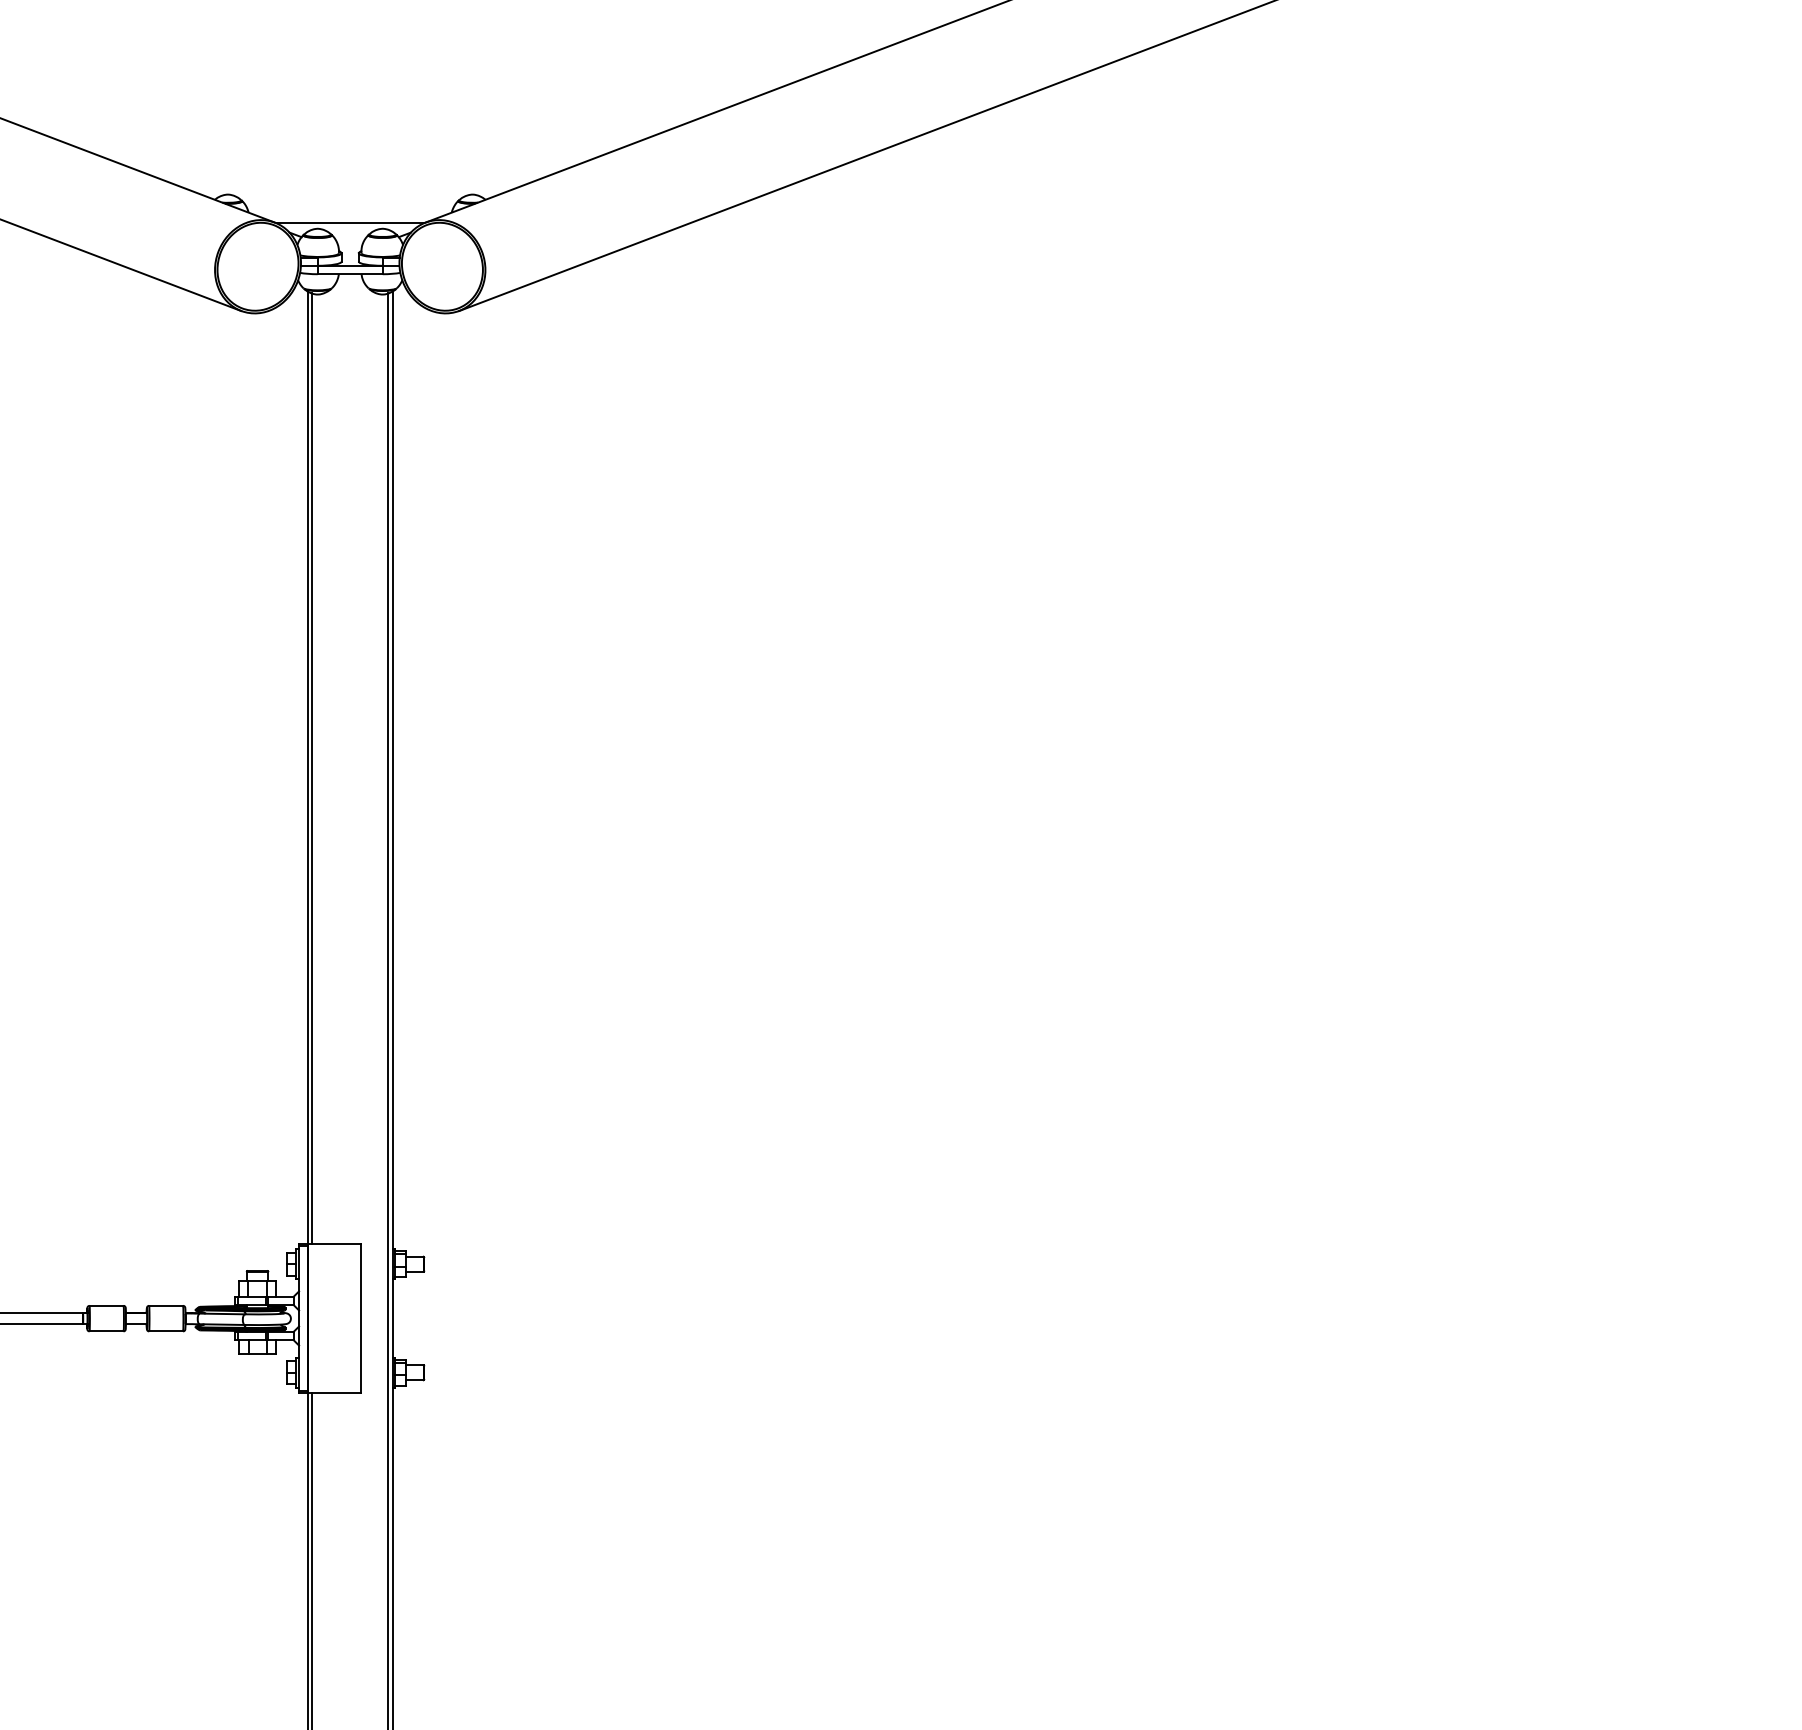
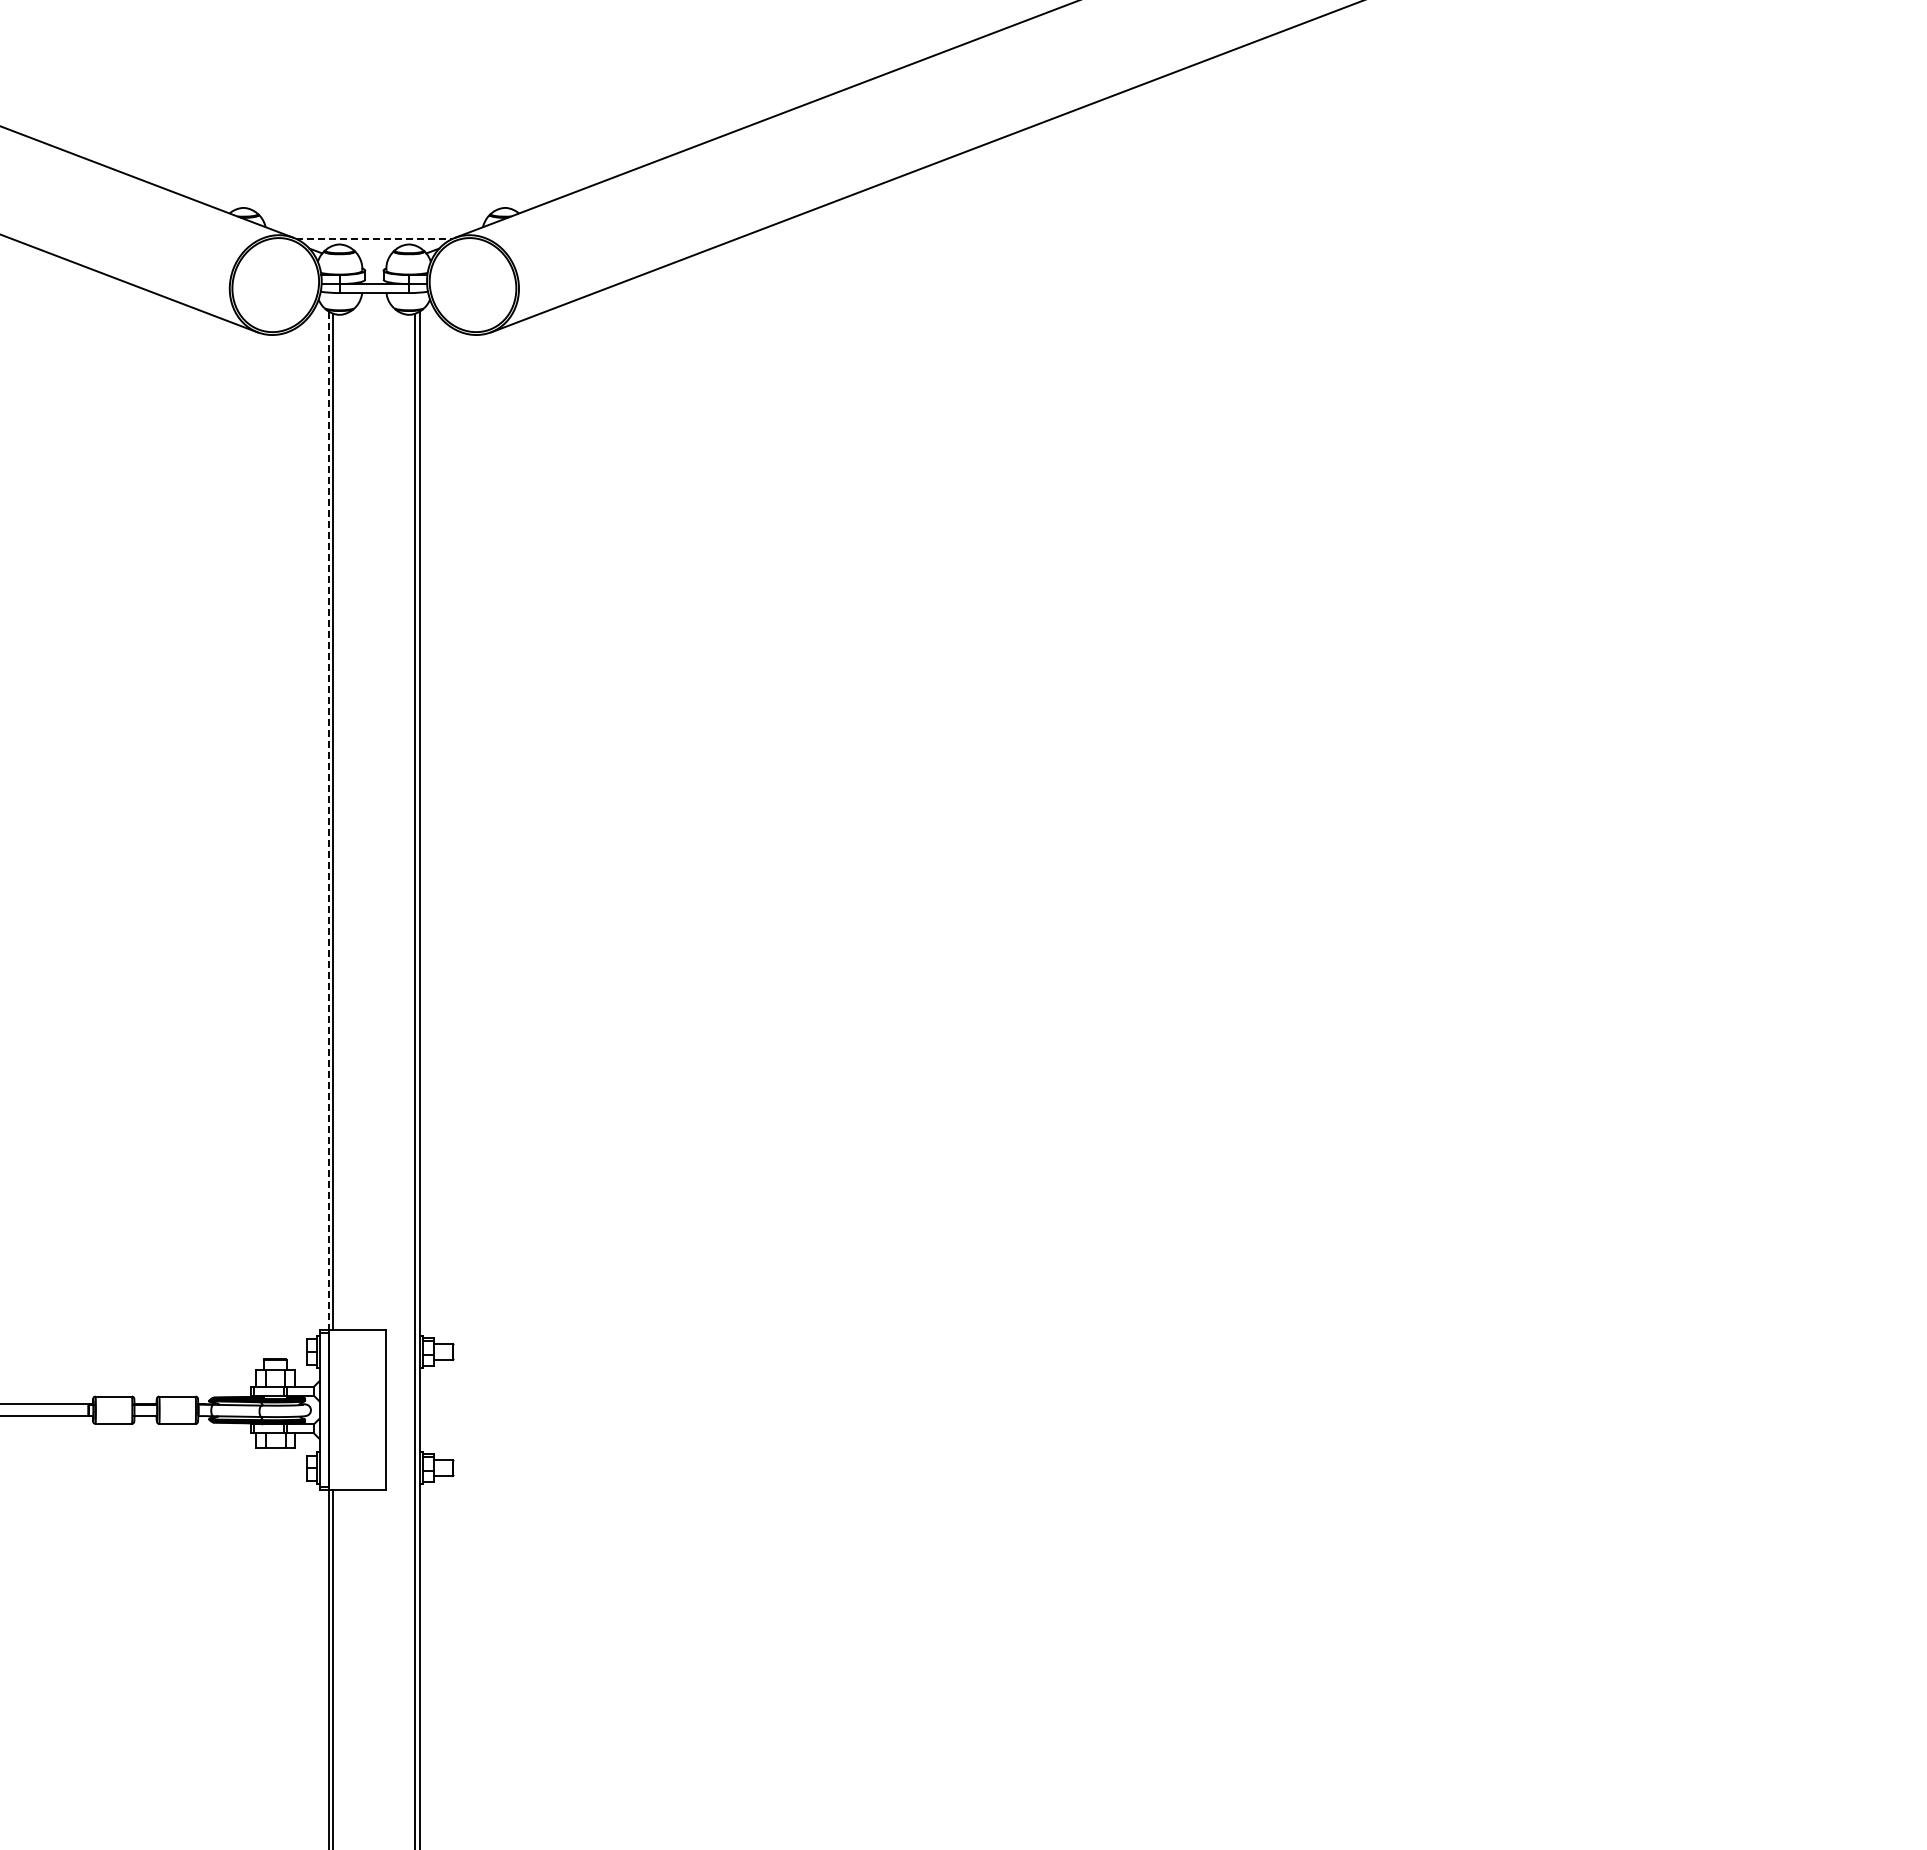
line: (350, 223) -> (374, 238), solid -> dashed
line: (307, 768) -> (328, 821), solid -> dashed

